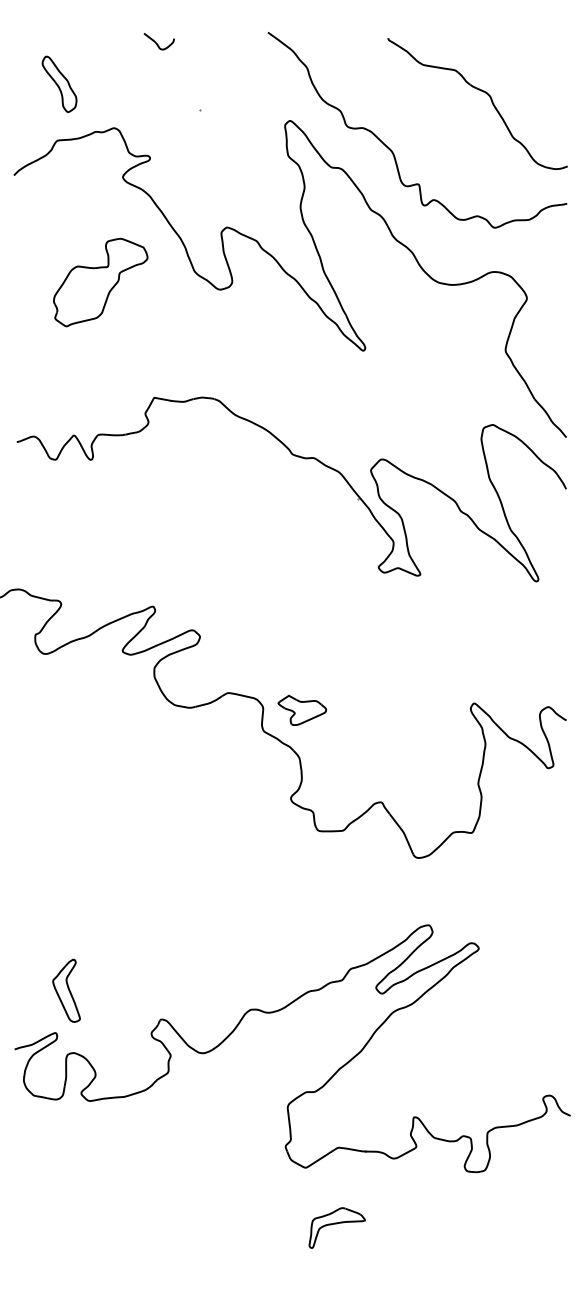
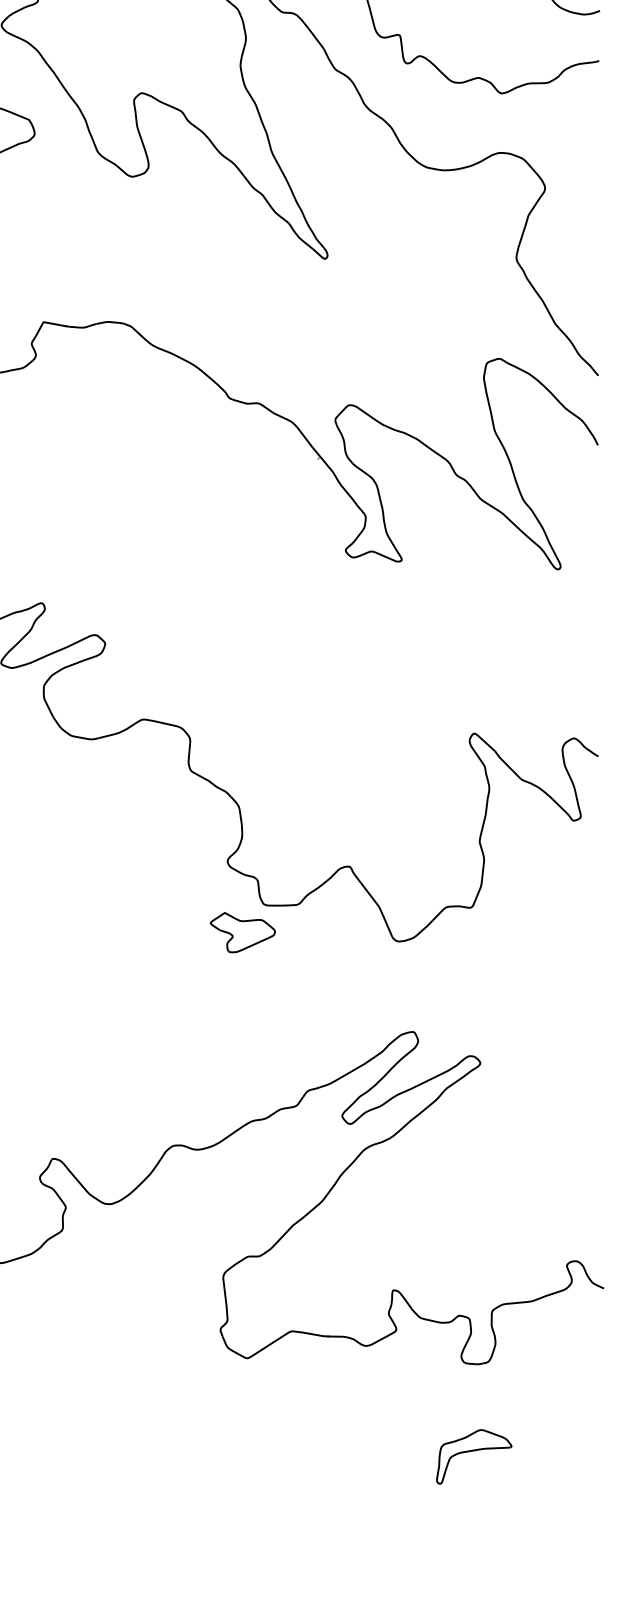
part: (301, 709) -> (241, 931), moved
part: (336, 1227) -> (473, 1456), moved

